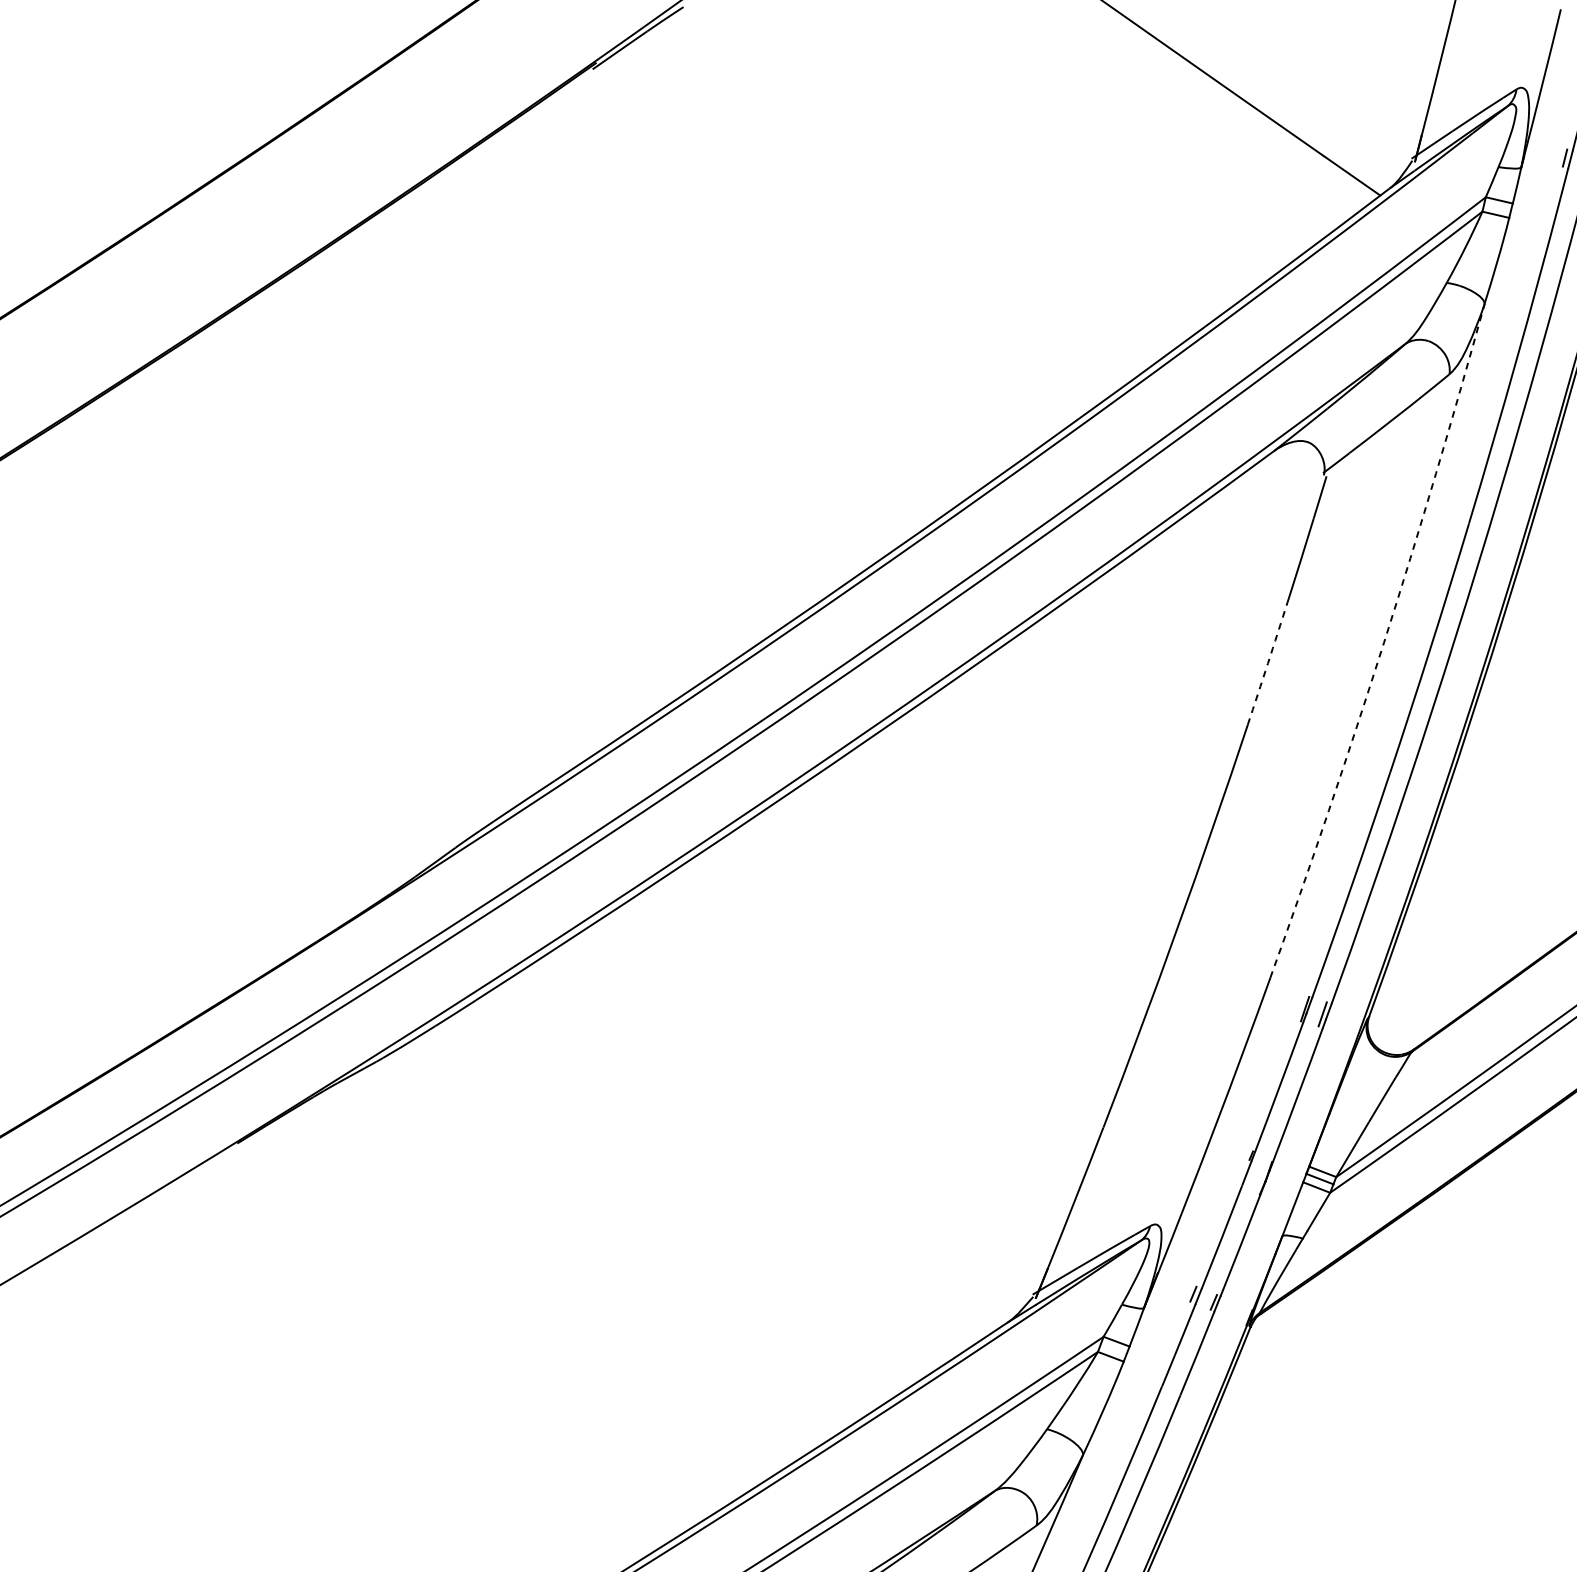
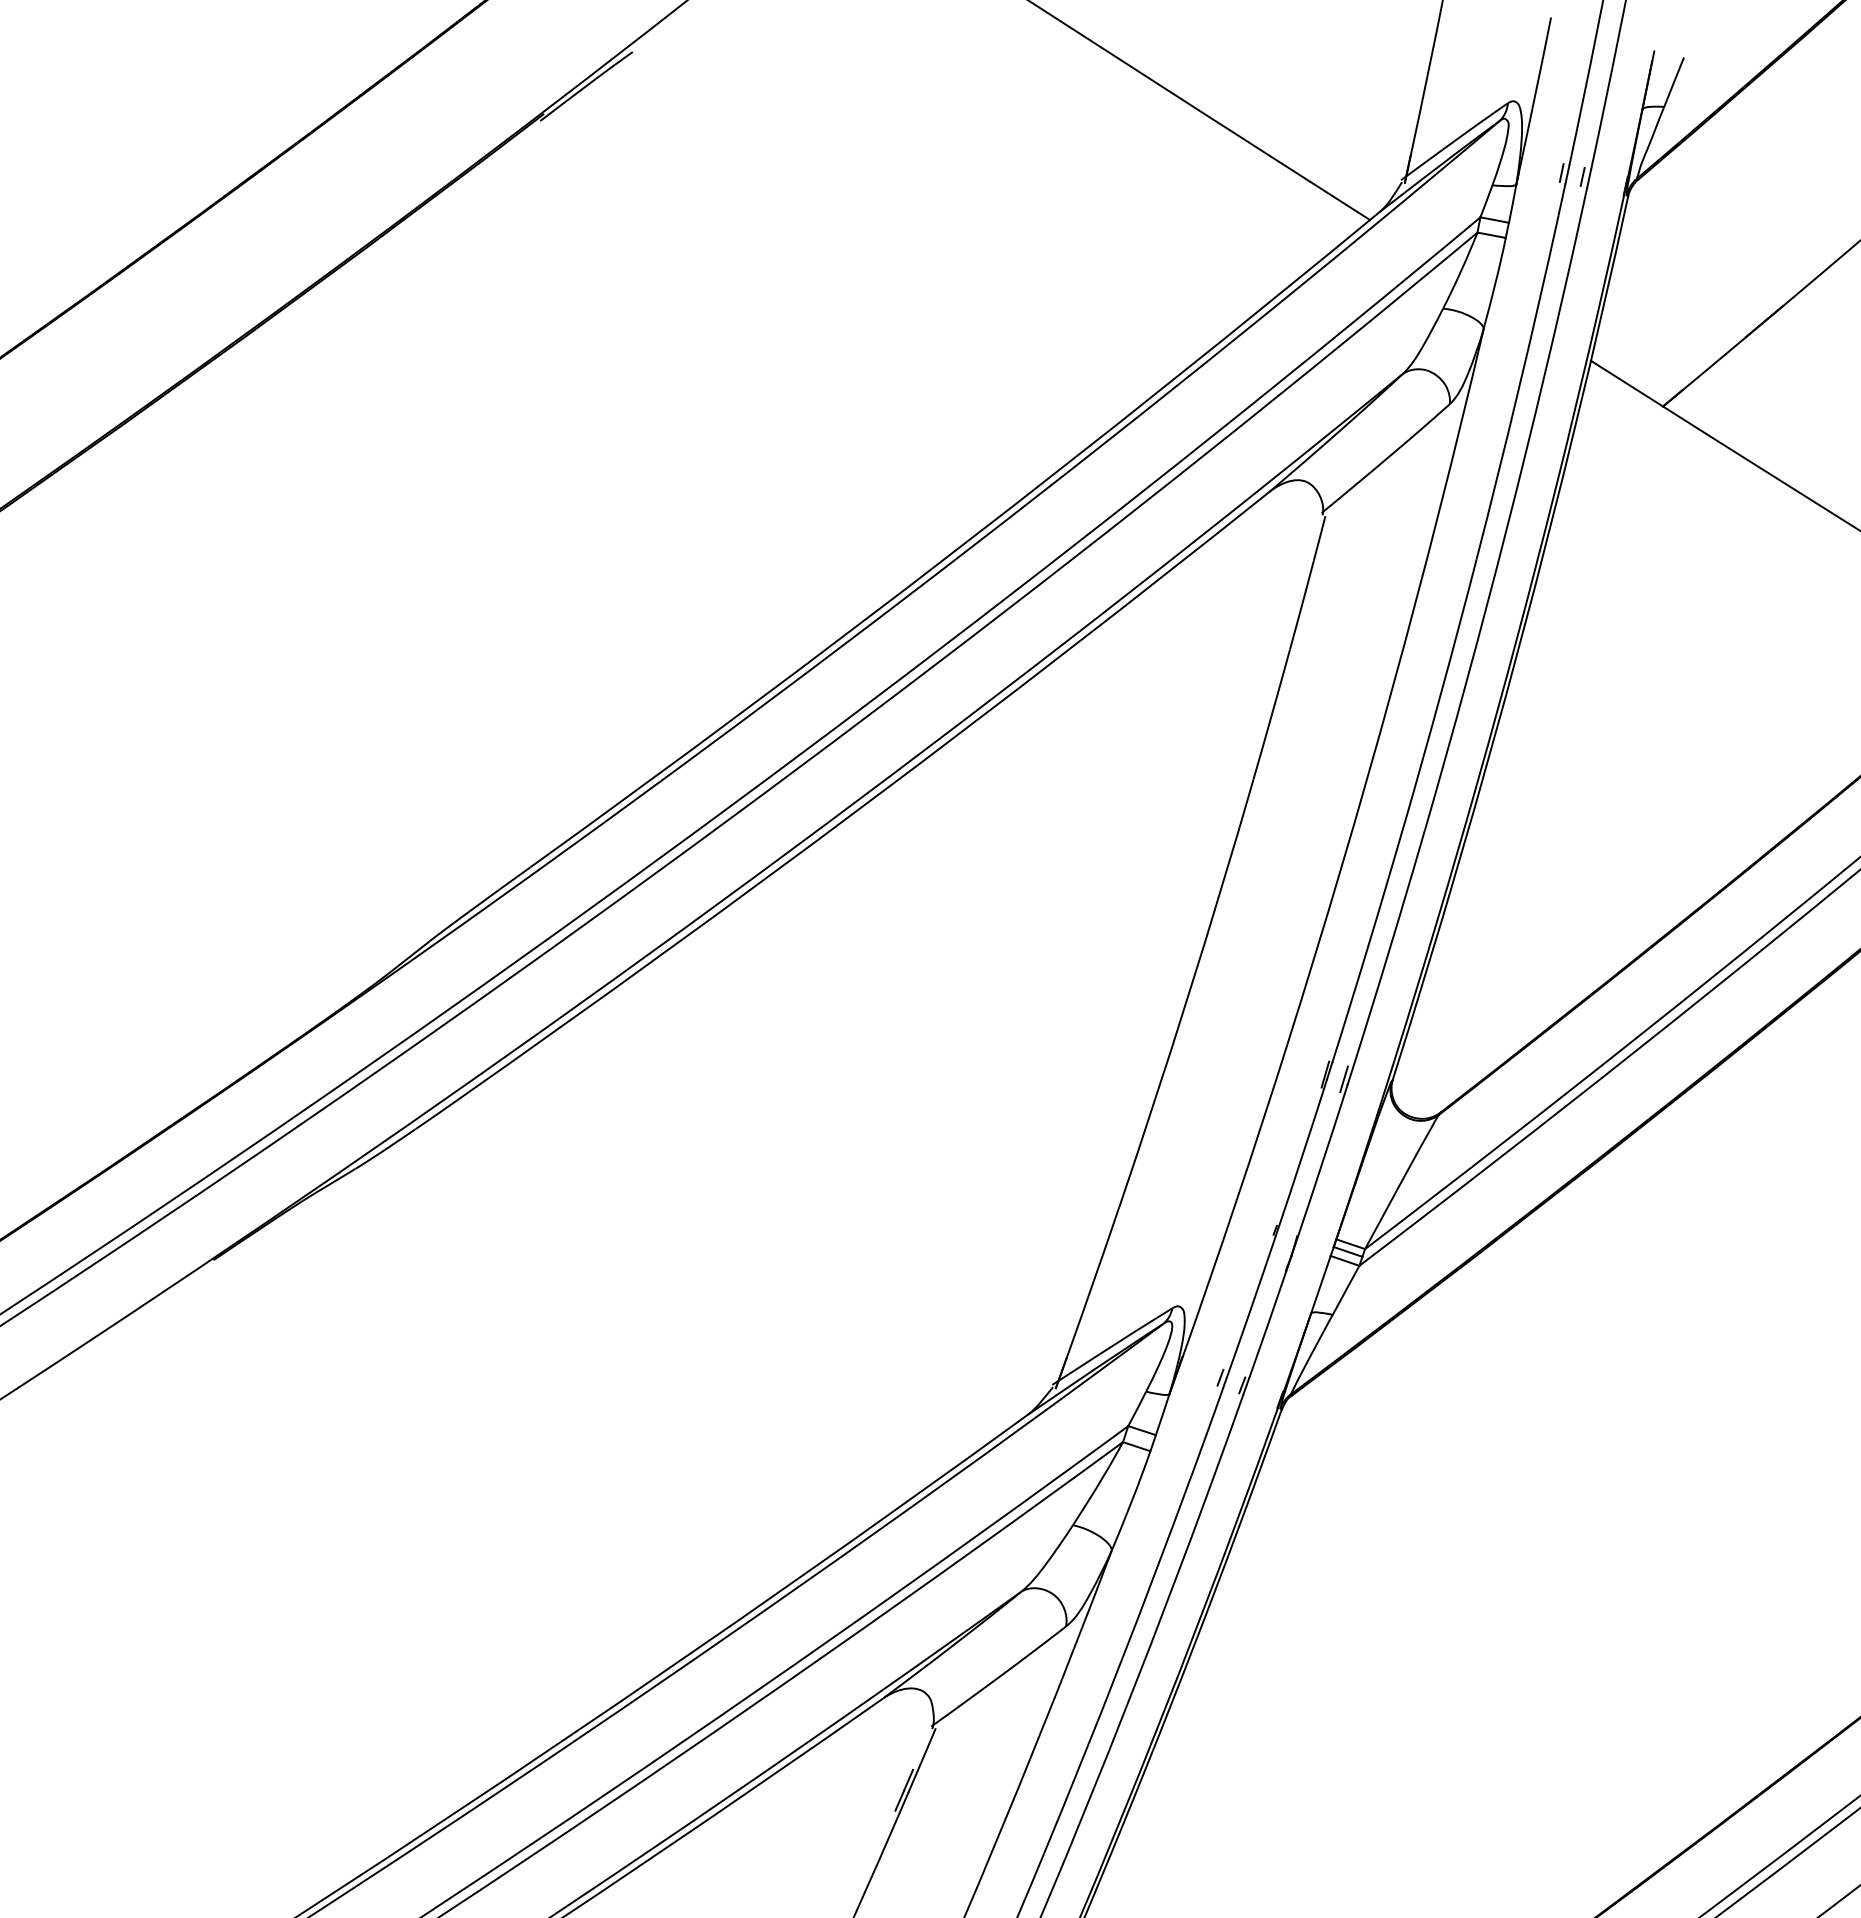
arc: (1383, 642) -> (1392, 687), dashed -> solid
arc: (1267, 663) -> (1271, 714), dashed -> solid

